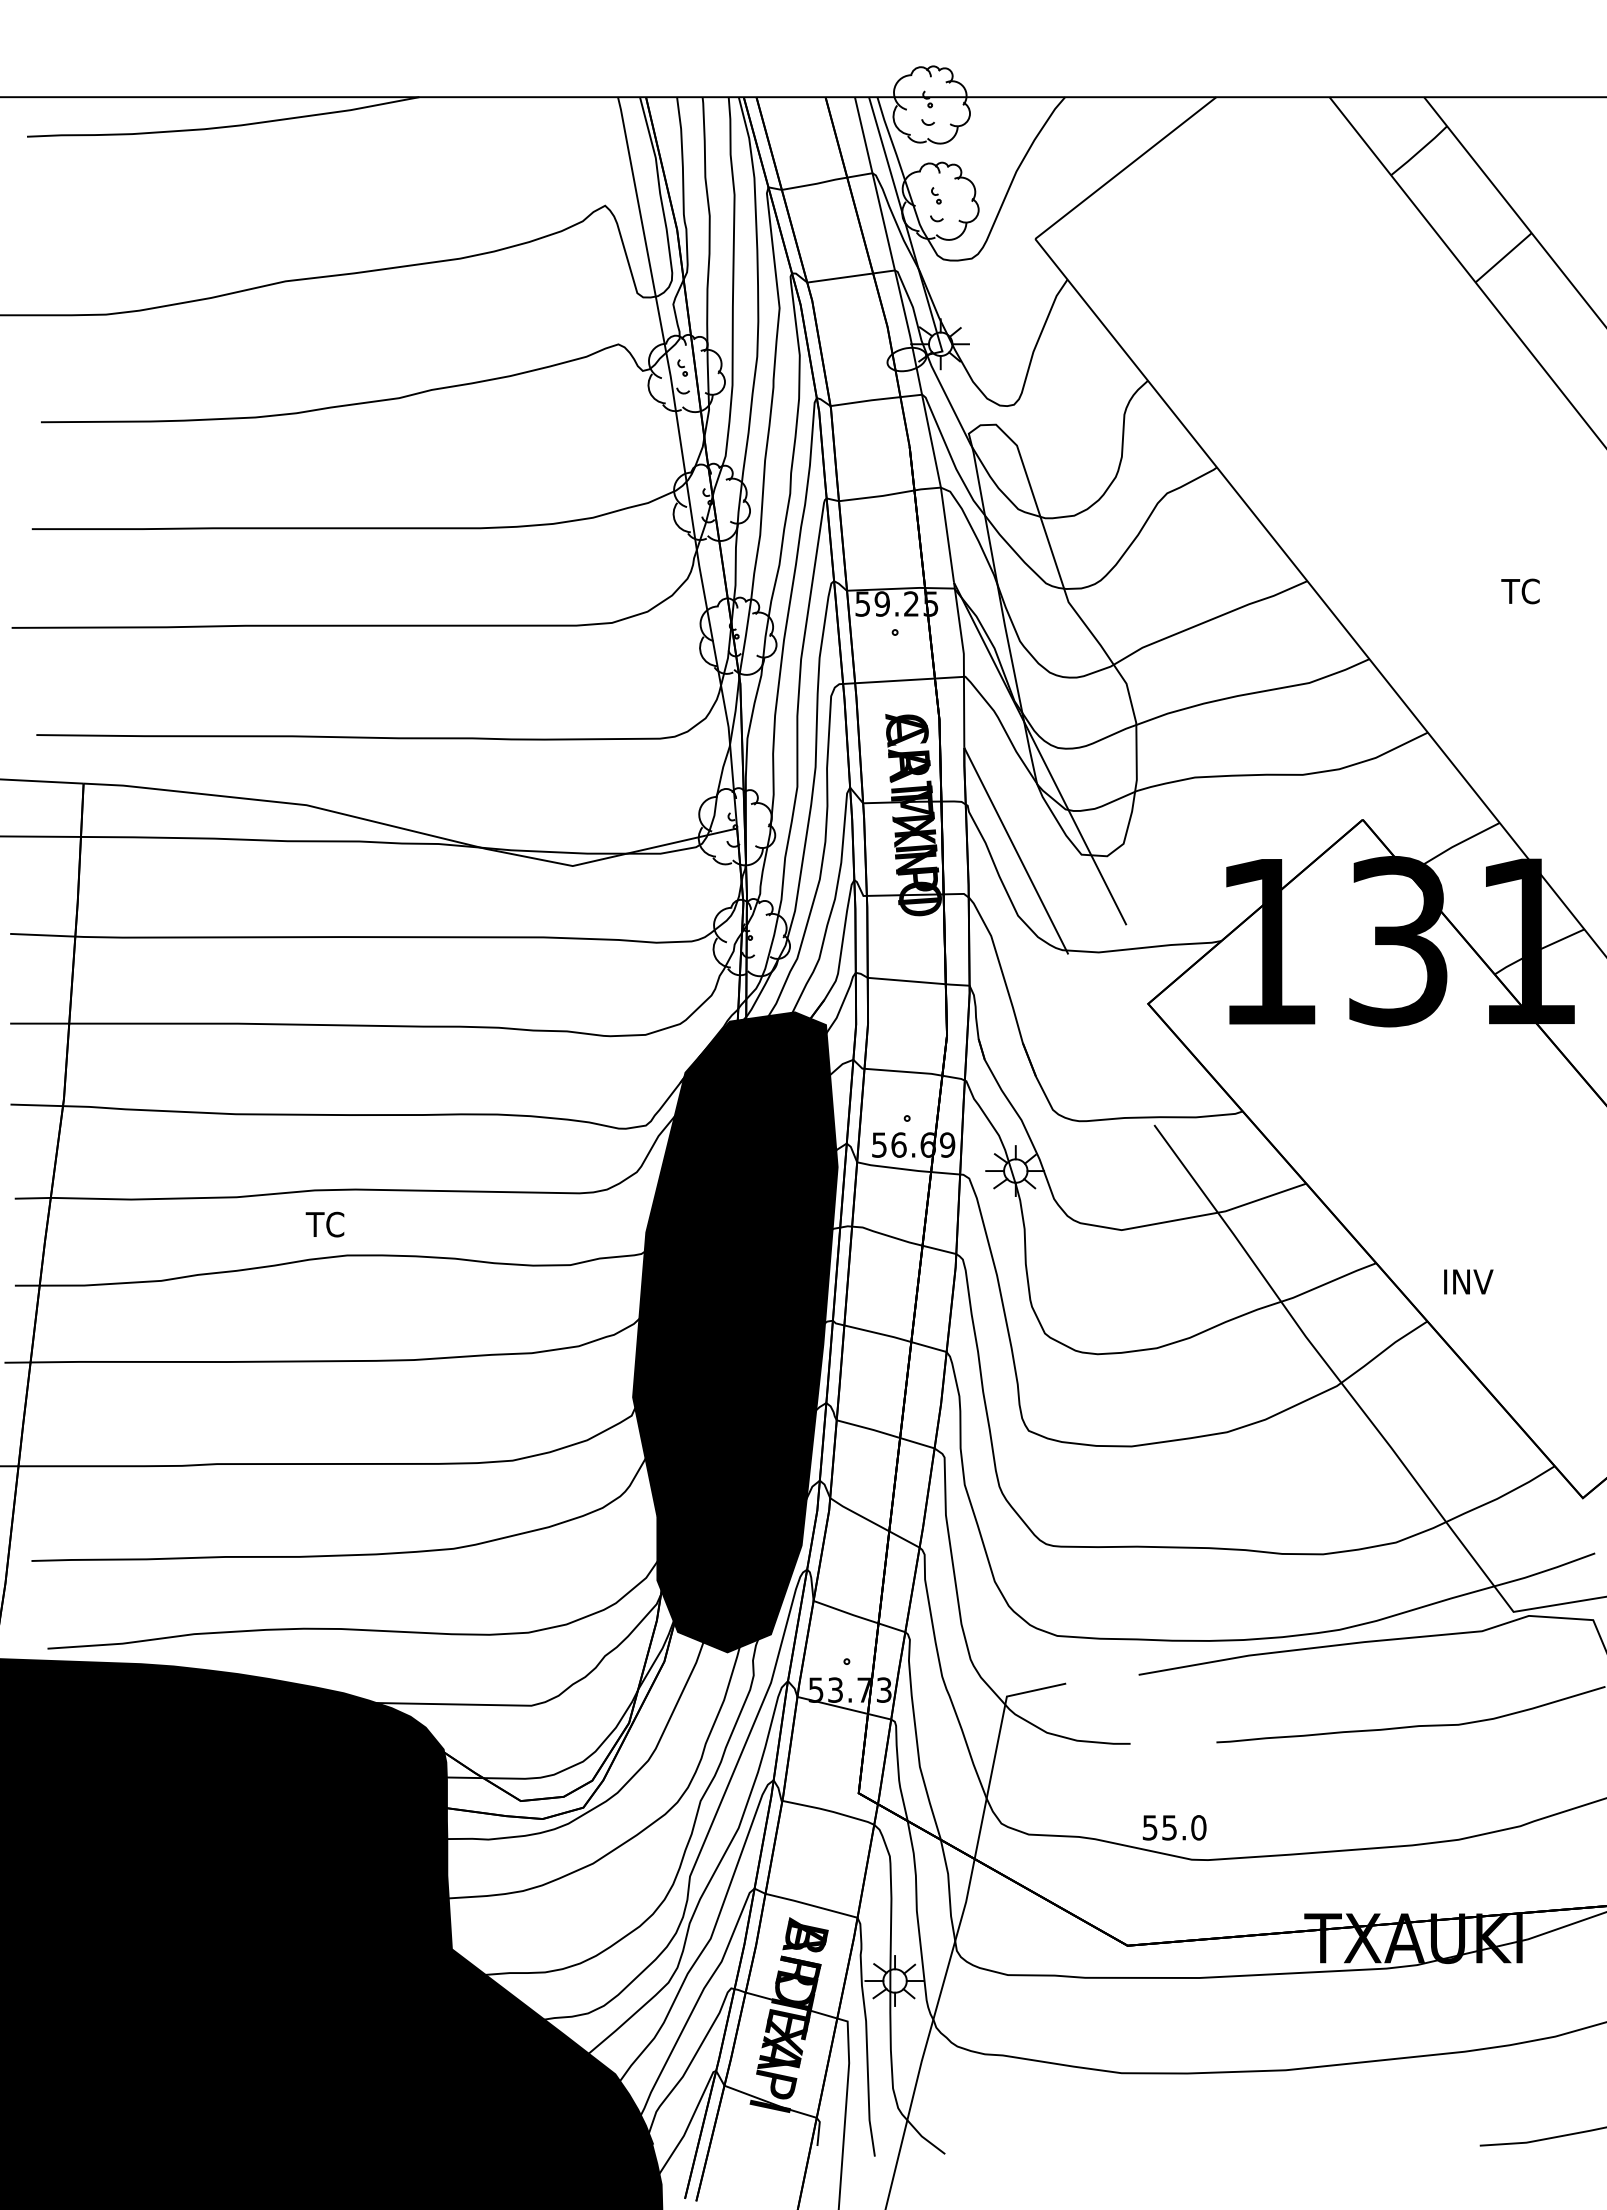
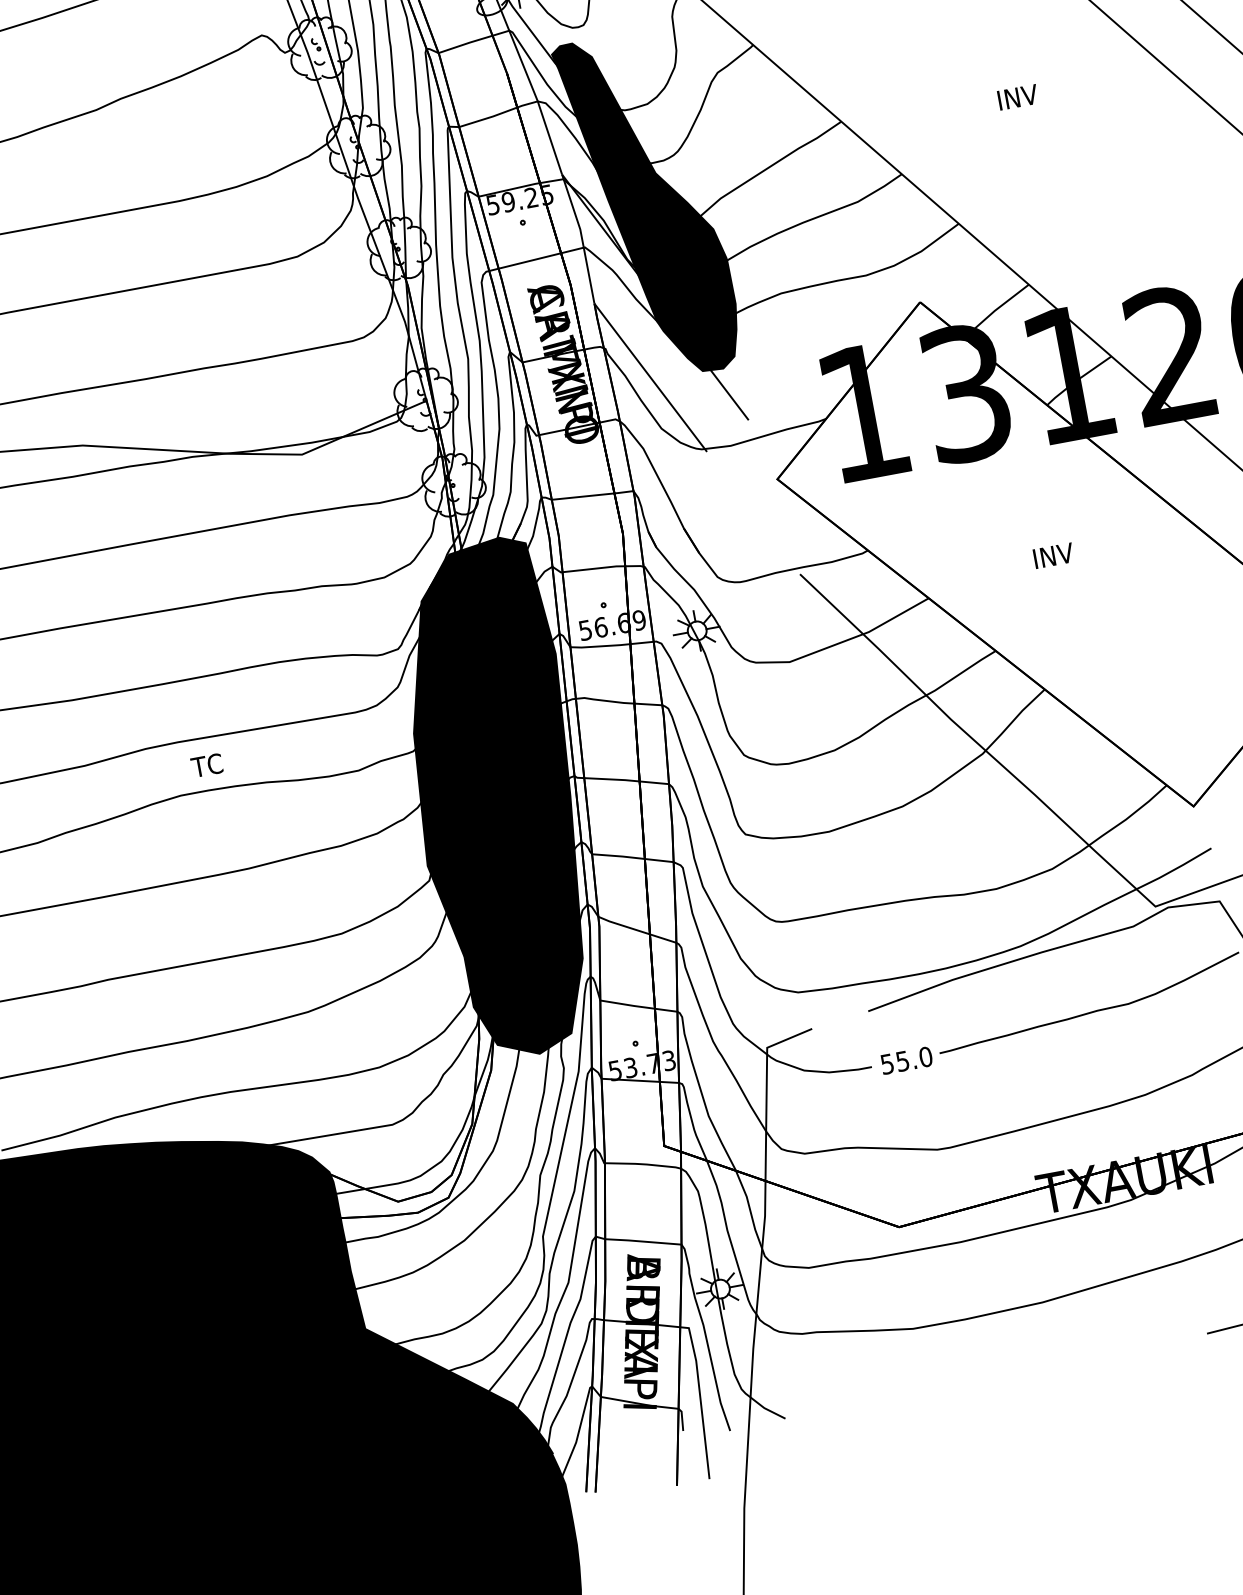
text: (1527, 591) -> (1016, 97), TC -> INV
fill: (1052, 640) -> (648, 205), added
text: (324, 1224) -> (206, 765), moved
text: (1468, 1281) -> (1053, 555), moved
text: (1174, 1827) -> (906, 1060), moved

